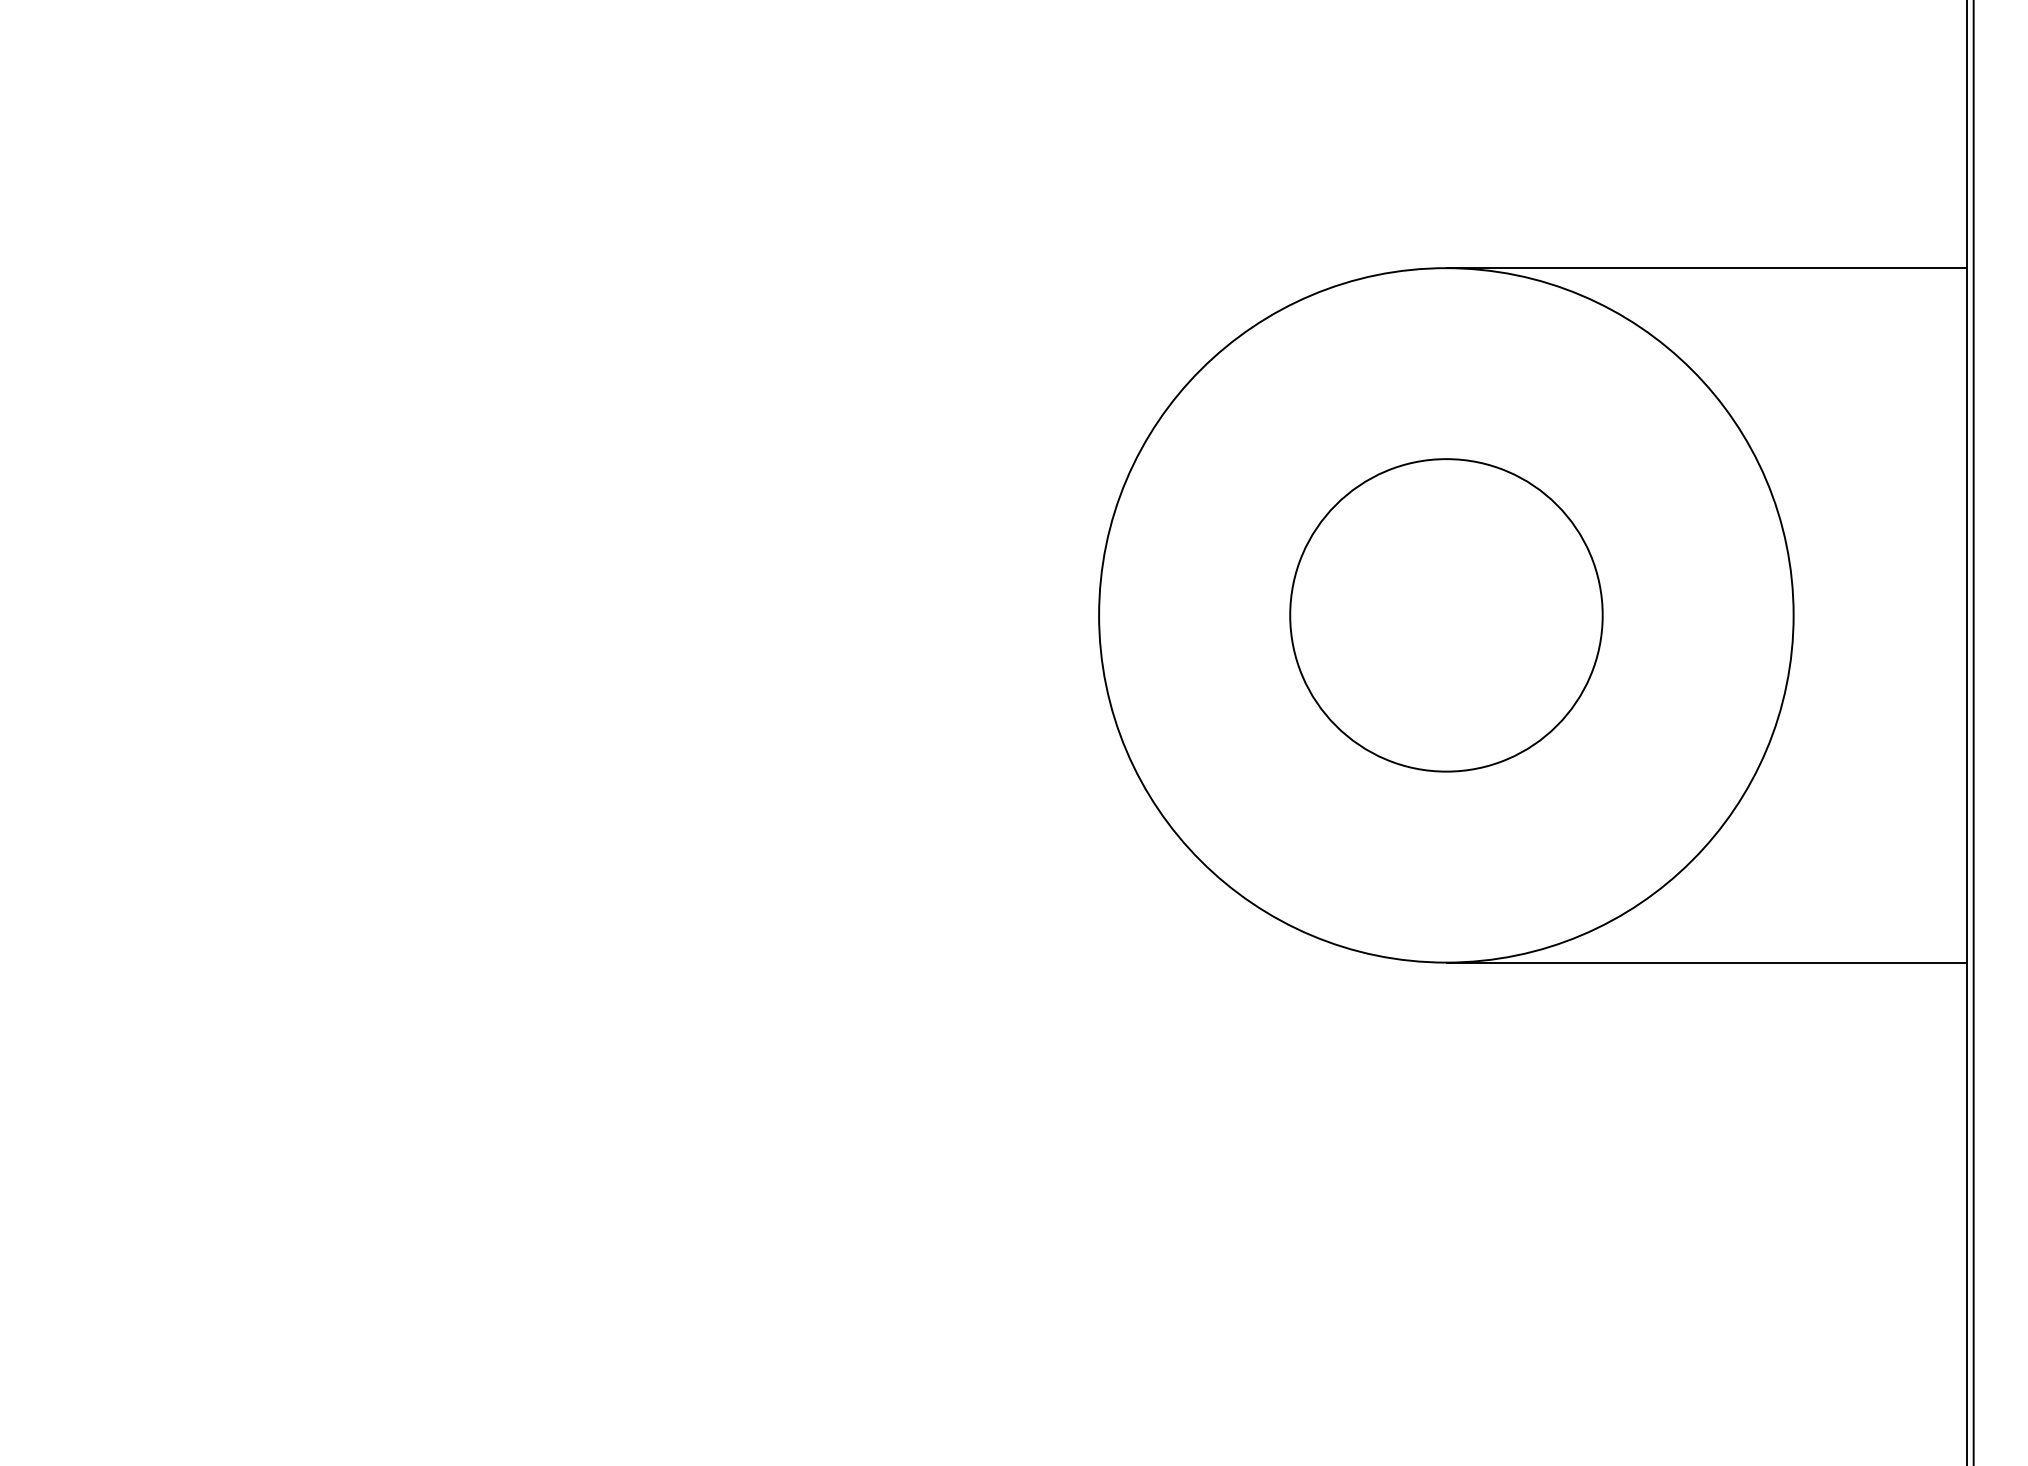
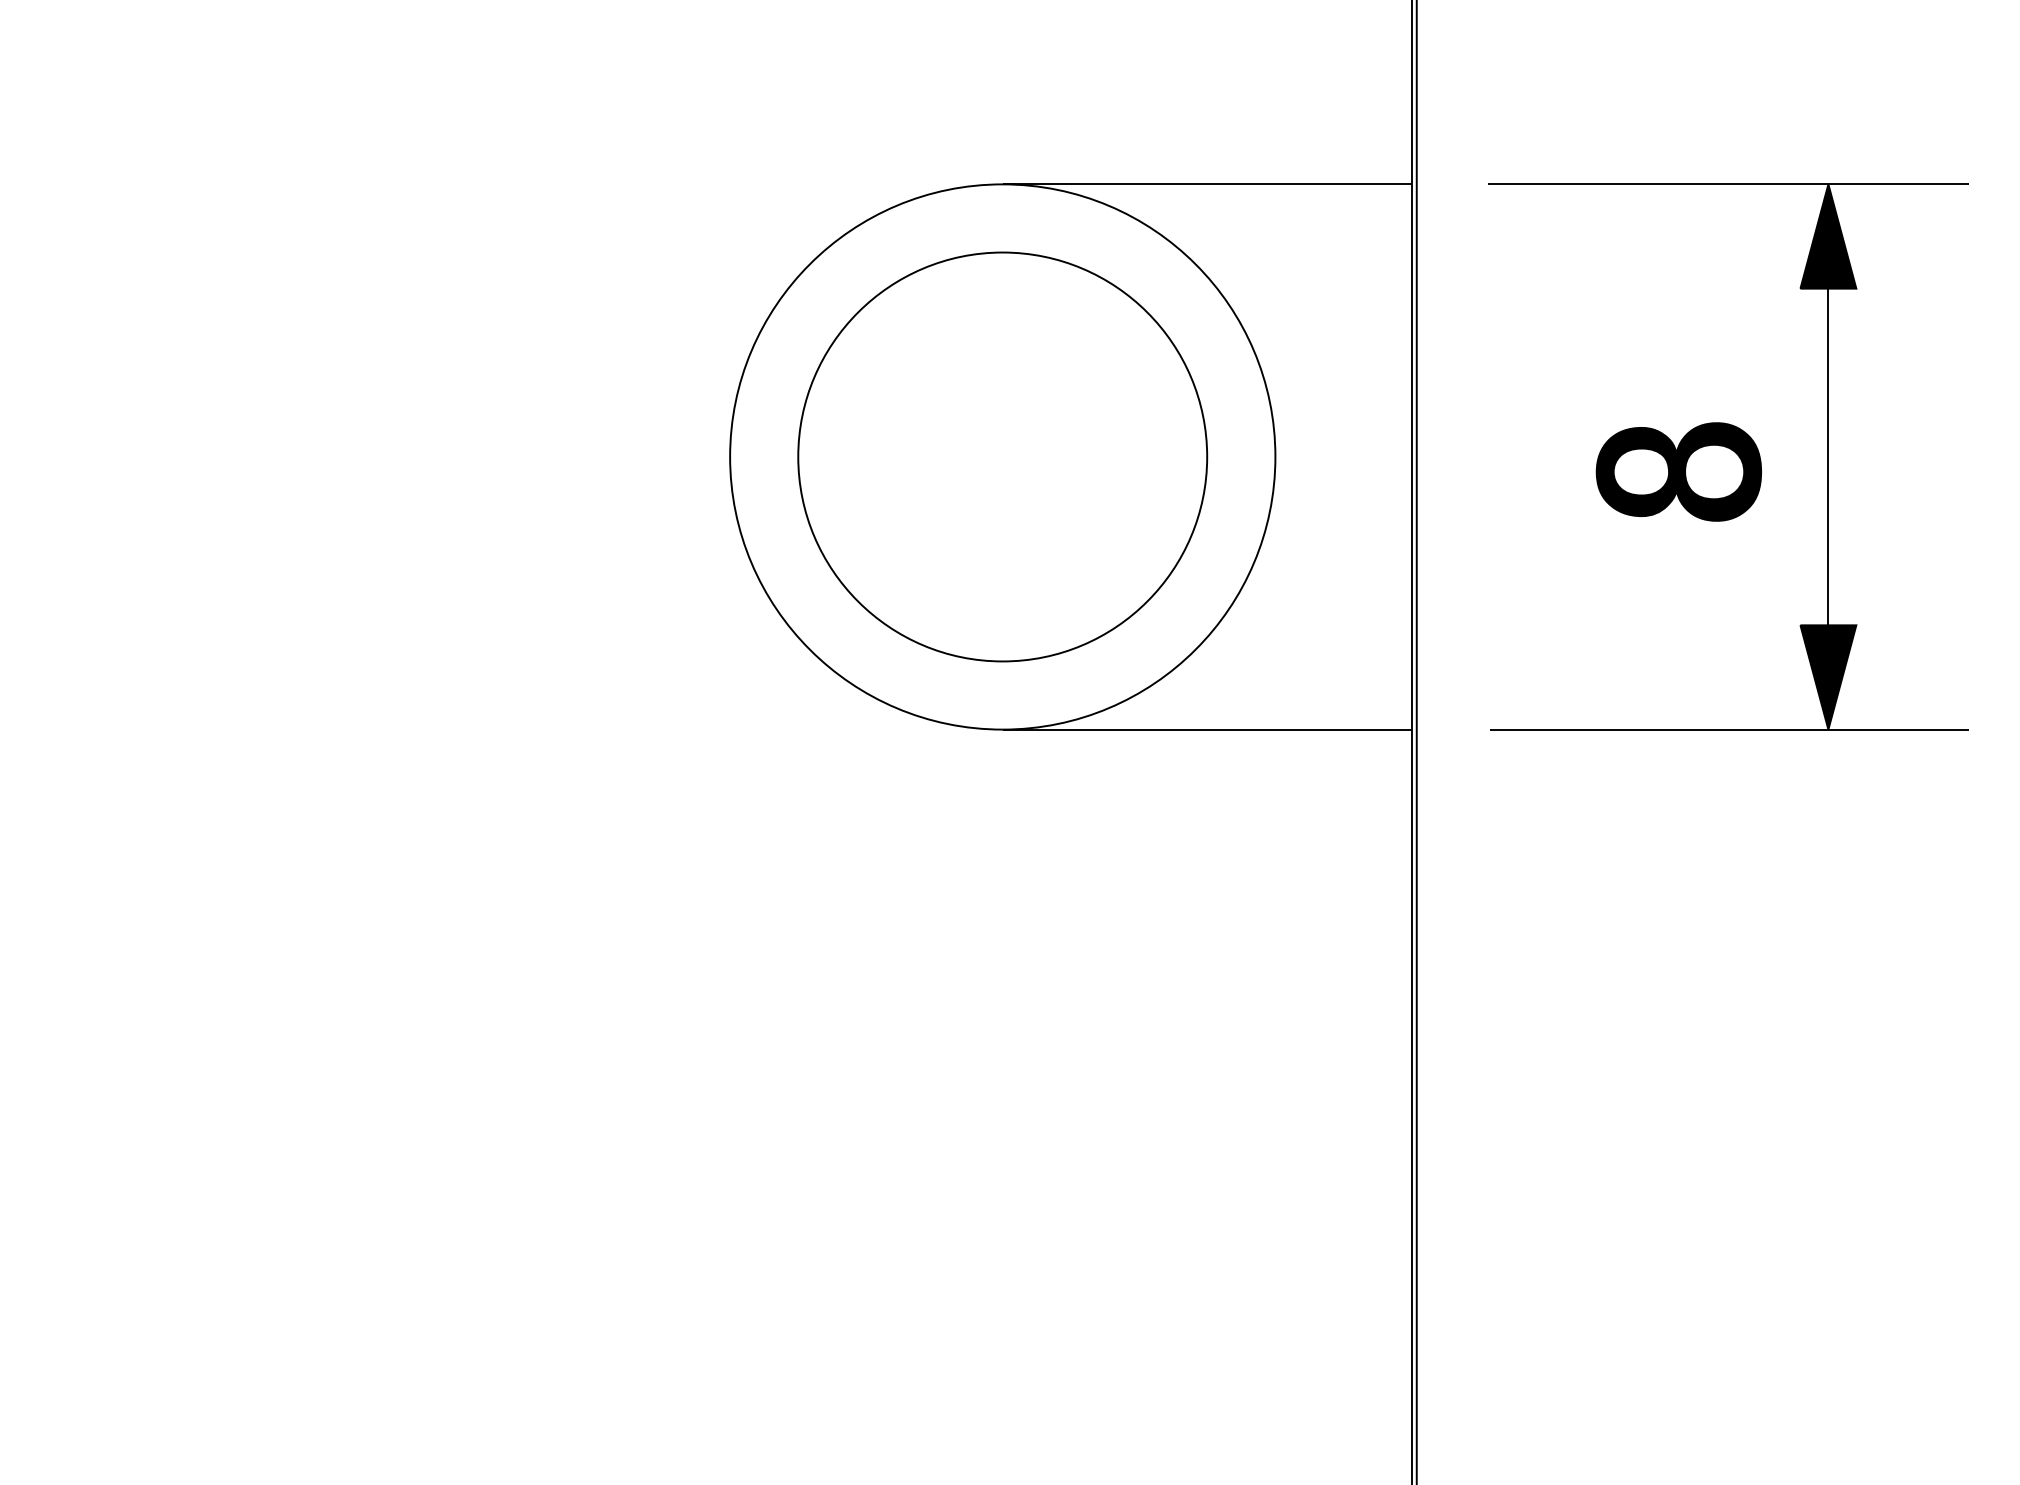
part: (1446, 614) -> (1002, 456), size x1.67

